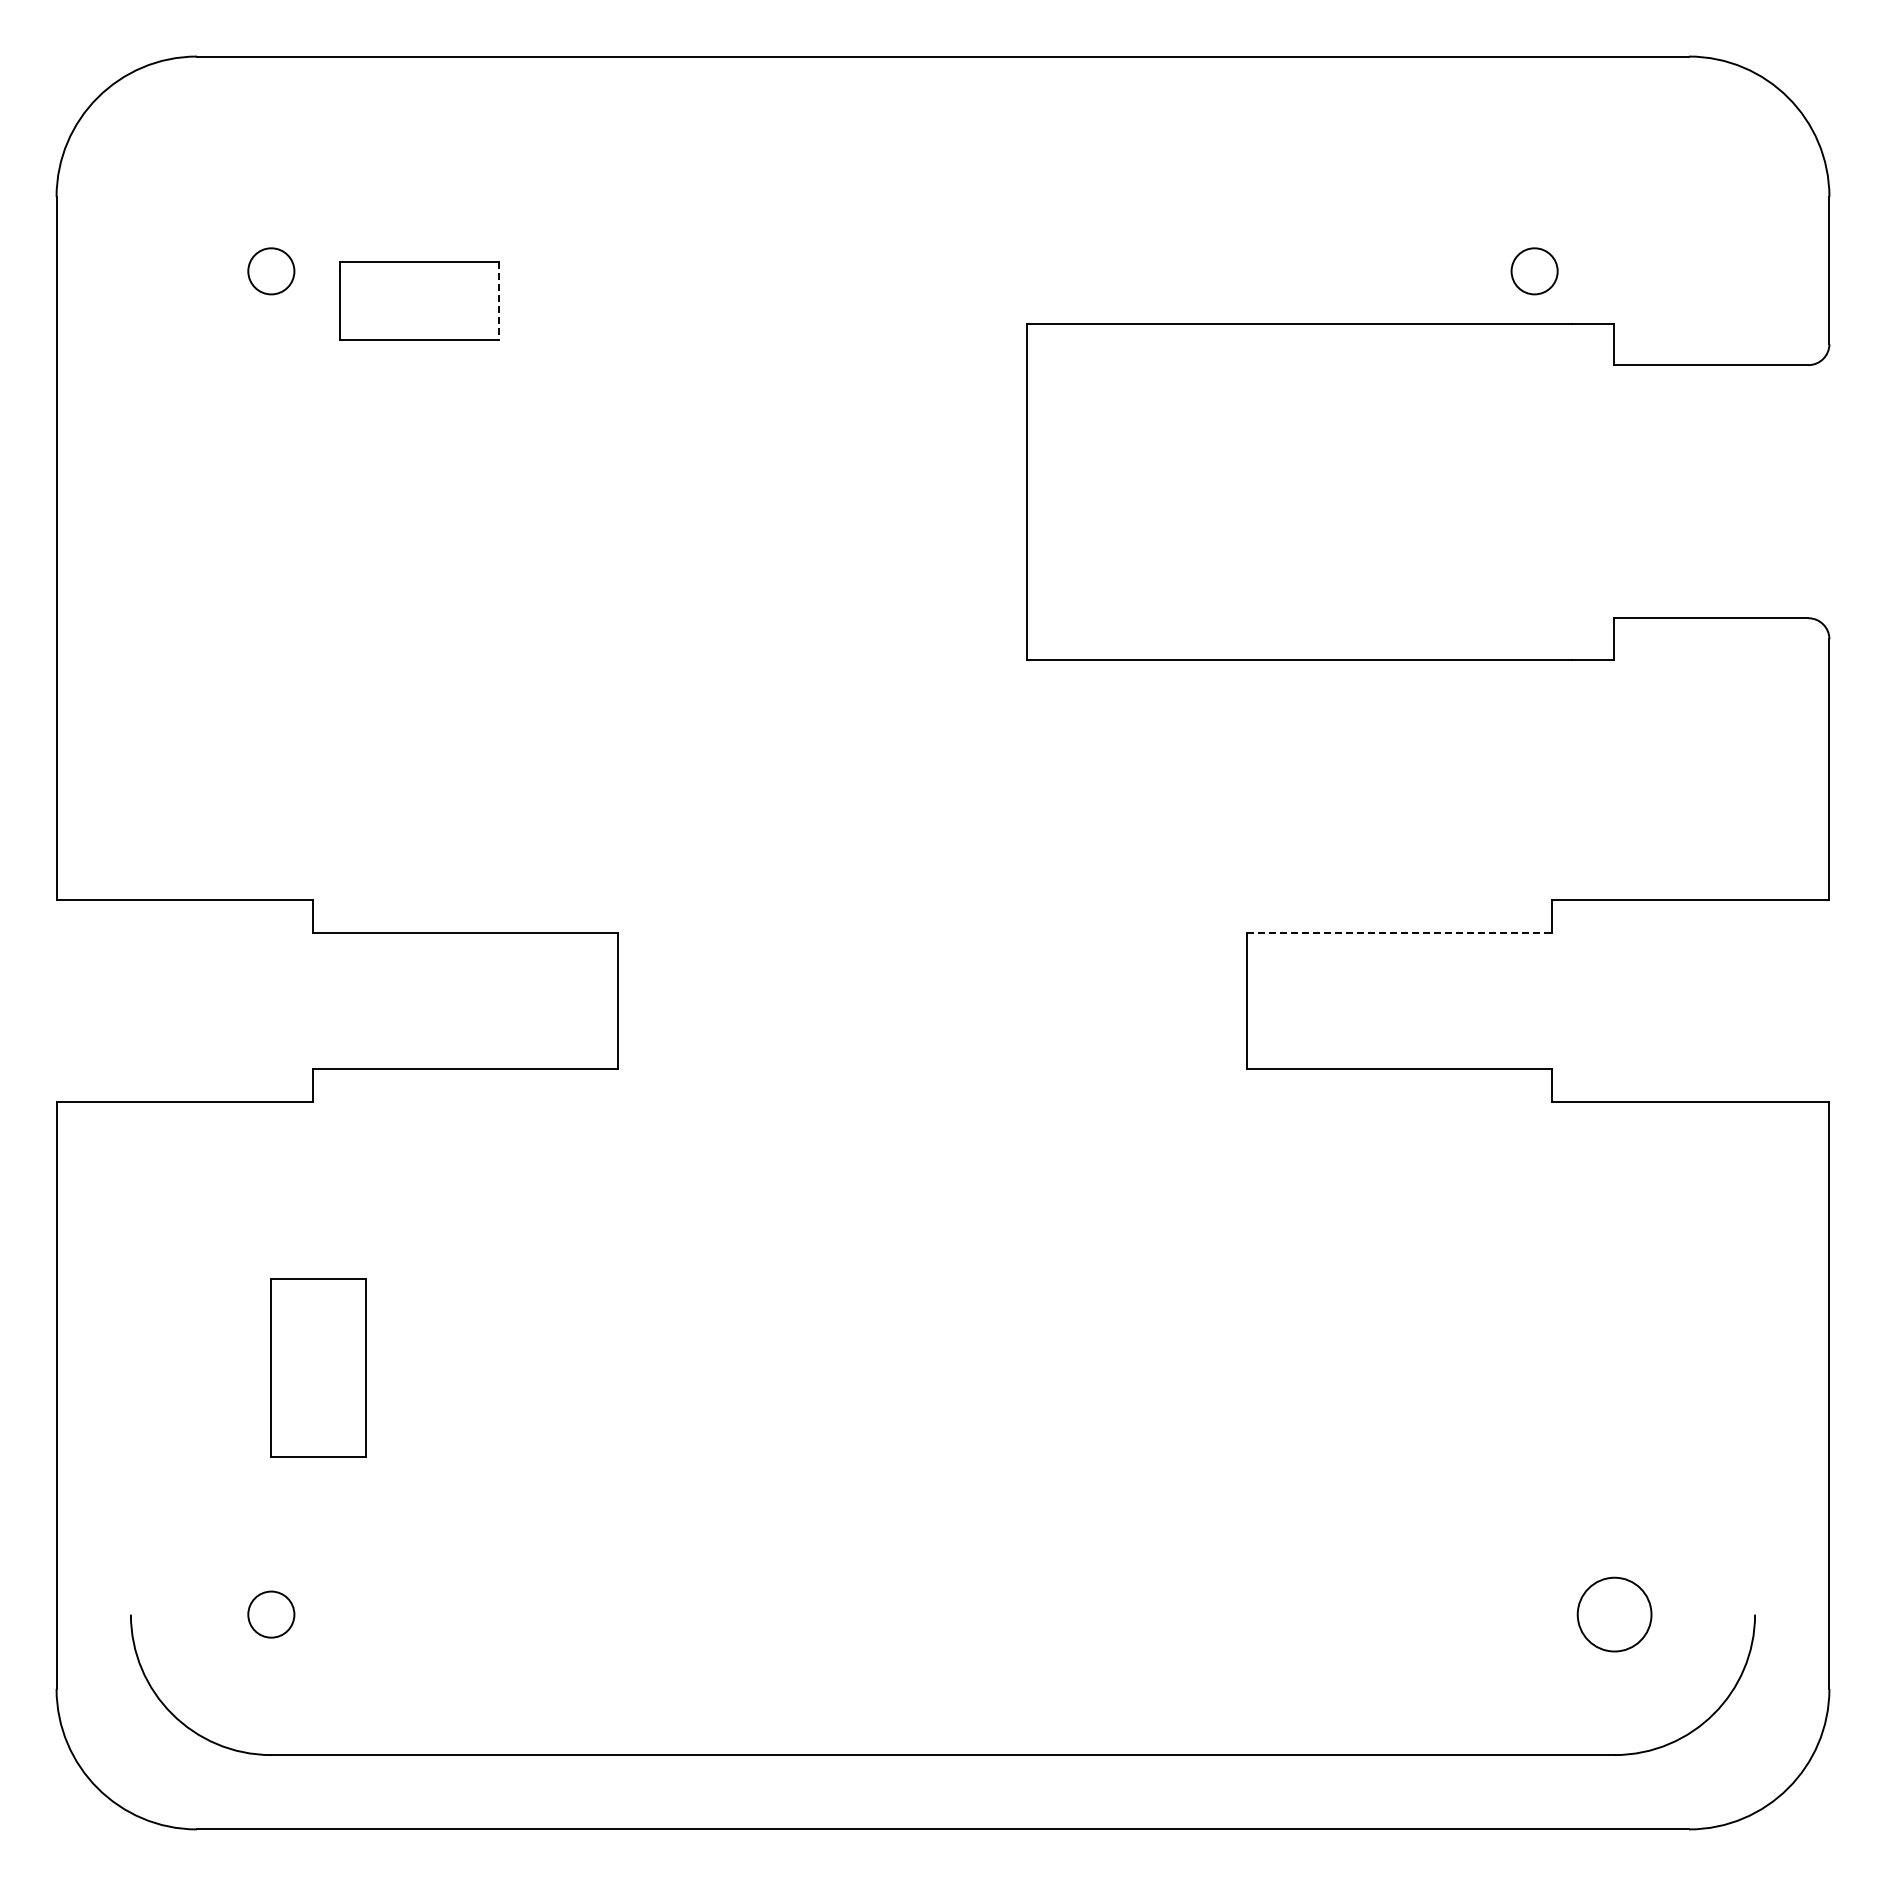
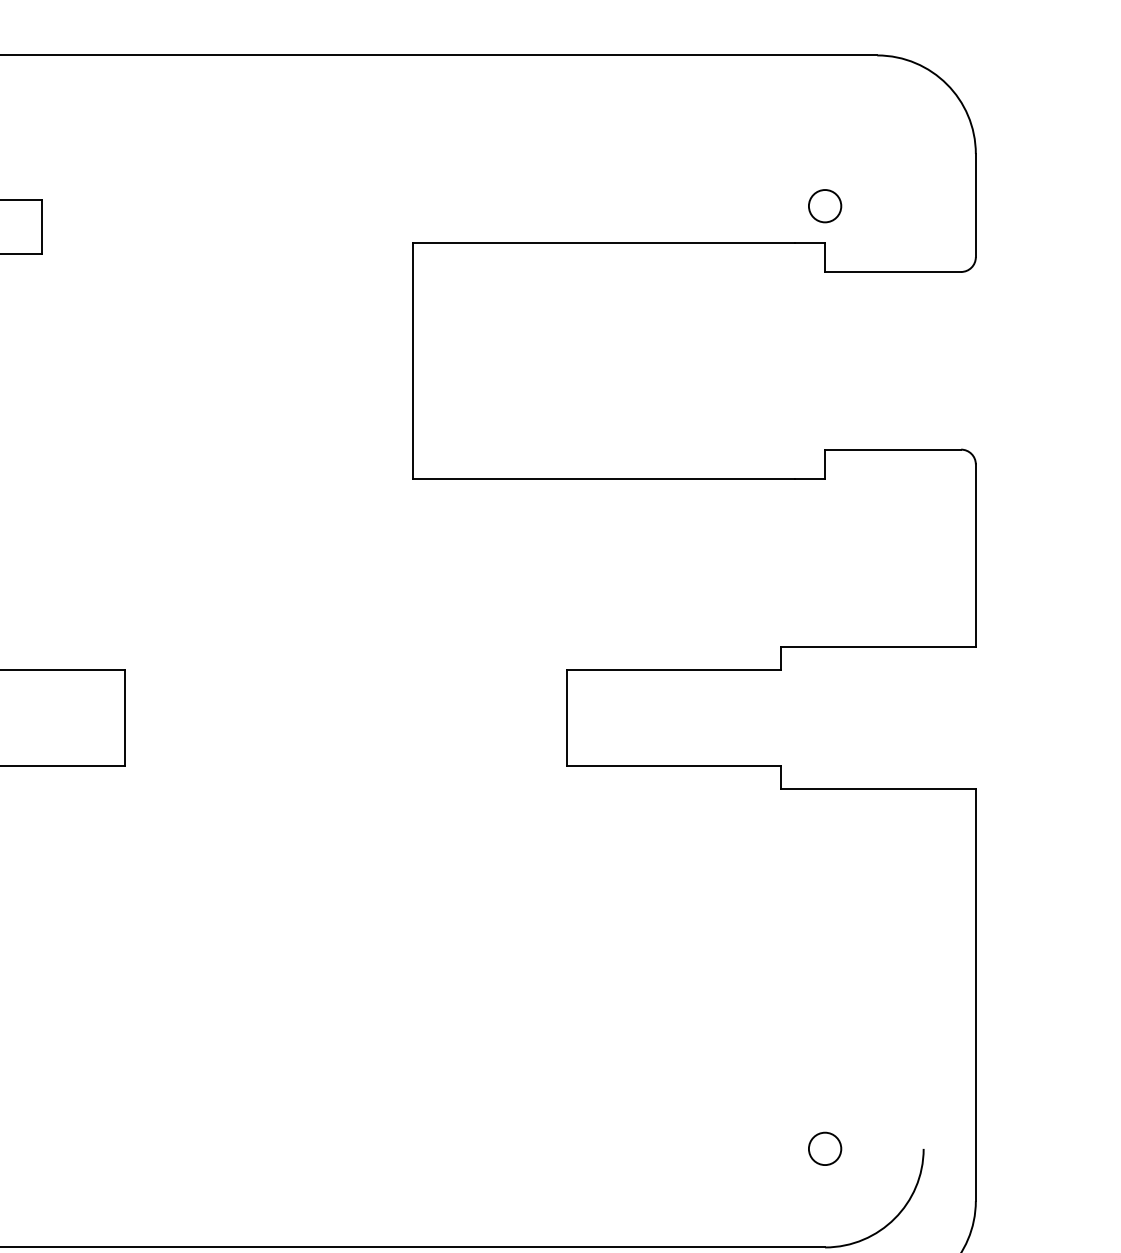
circle: (1534, 271) -> (825, 206), moved
line: (498, 301) -> (41, 227), dashed -> solid
line: (1400, 932) -> (674, 670), dashed -> solid
circle: (1614, 1614) -> (825, 1148), size x0.62

